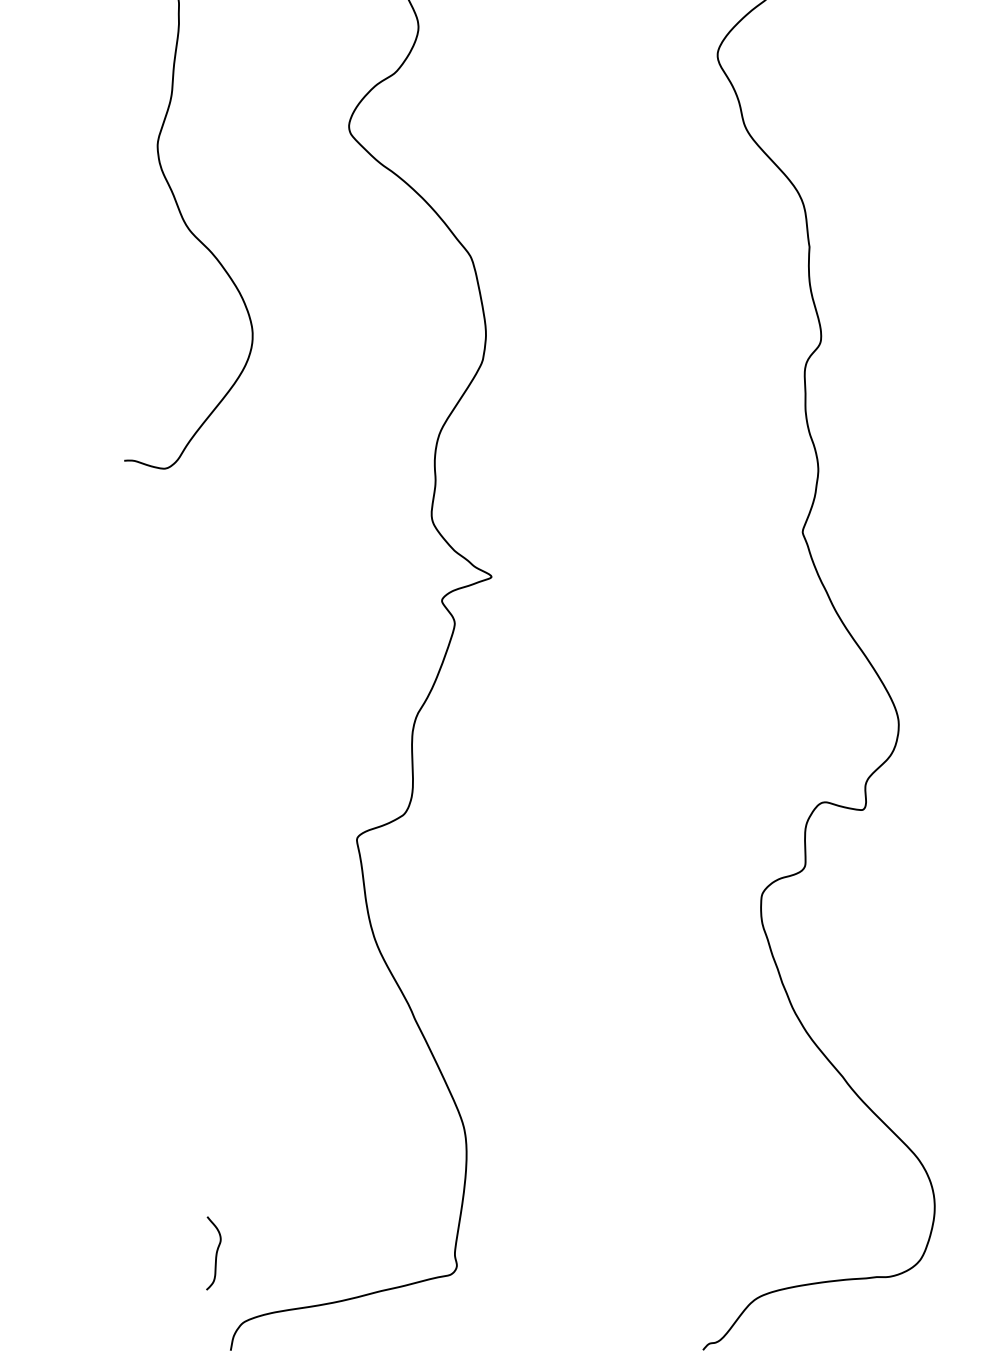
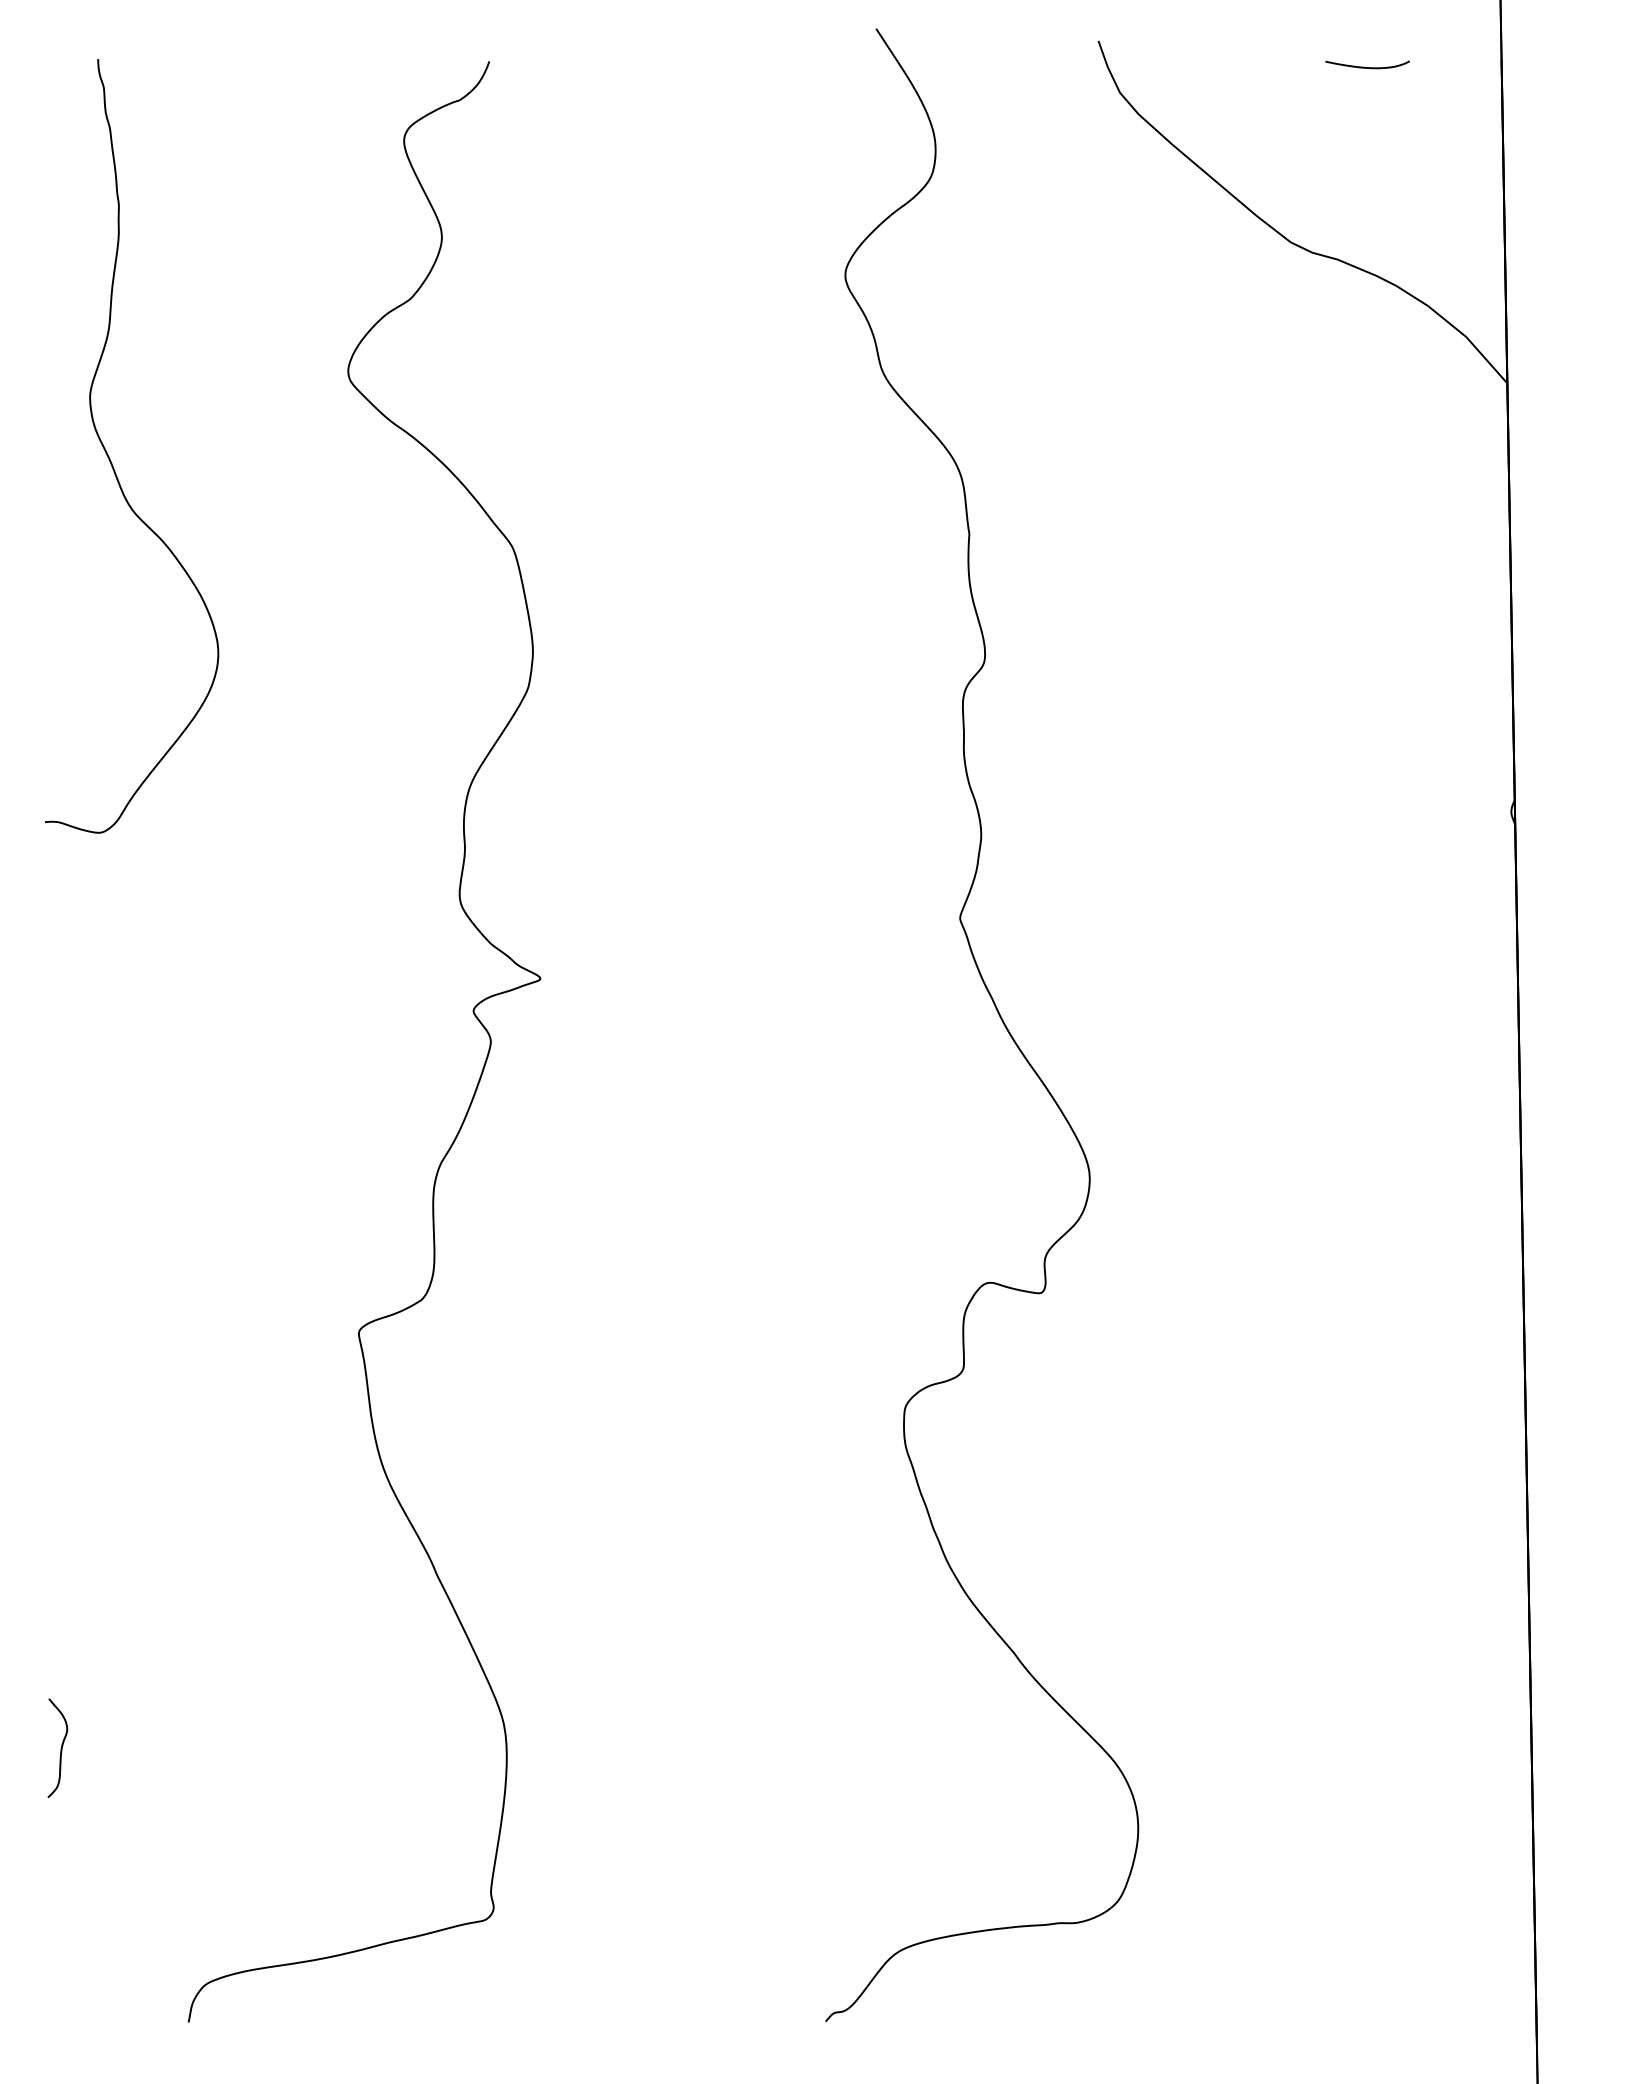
curve: (215, 1253) -> (60, 1748), moved

